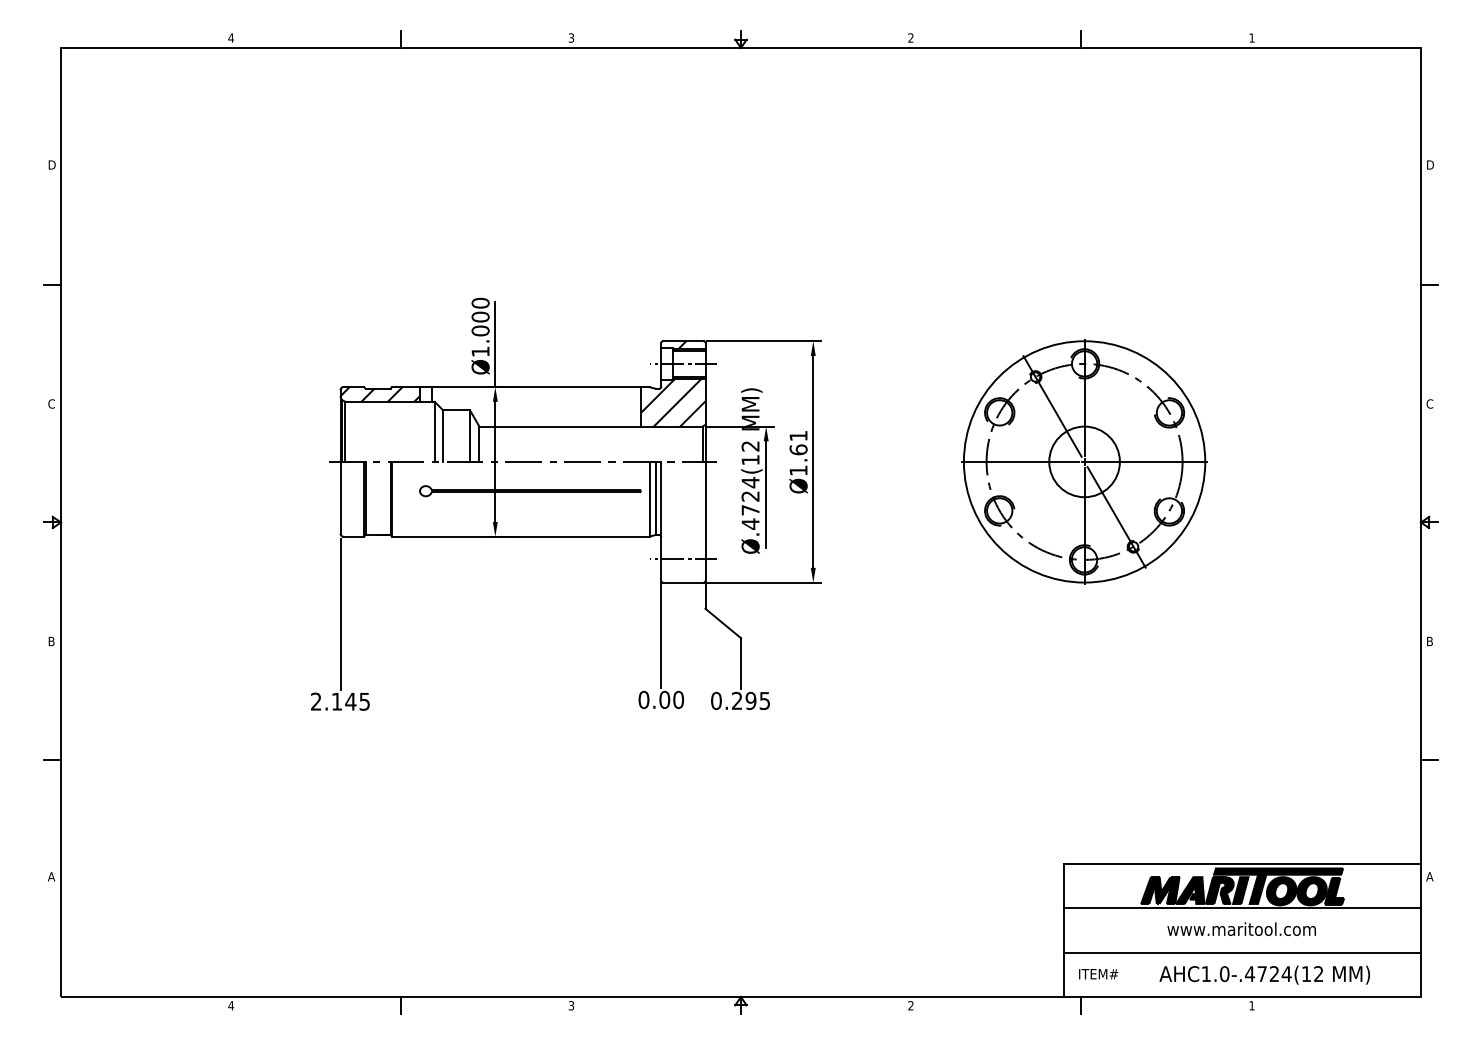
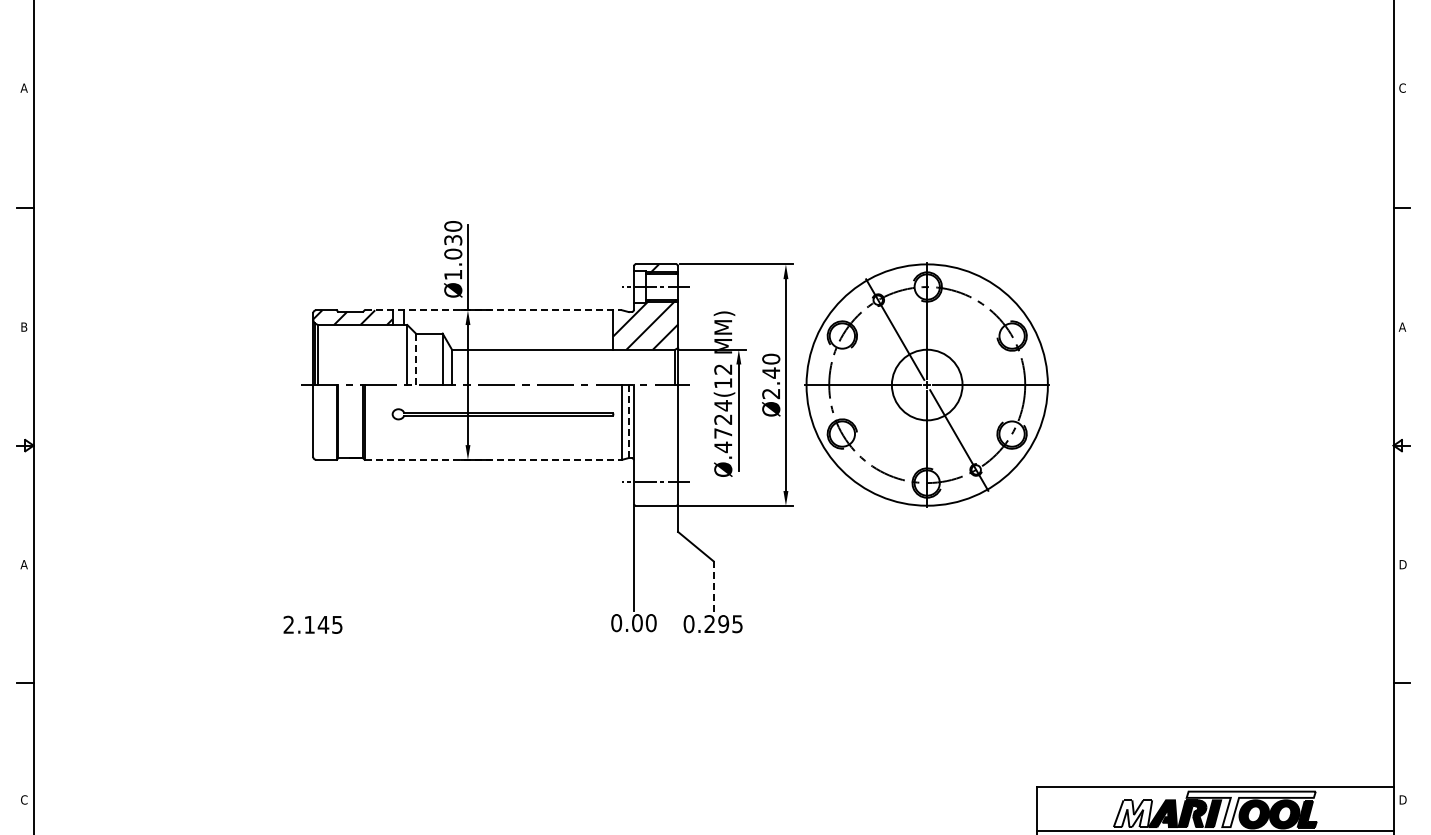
text: (51, 164) -> (24, 87), D -> A
text: (1429, 164) -> (1402, 87), D -> C
text: (480, 316) -> (453, 239), Ø1.000 -> Ø1.030
line: (520, 387) -> (493, 310), solid -> dashed
text: (51, 403) -> (24, 326), C -> B
text: (1429, 403) -> (1402, 326), C -> A
line: (443, 436) -> (416, 359), solid -> dashed
text: (798, 452) -> (771, 375), Ø1.61 -> Ø2.40
part: (1084, 461) -> (927, 384), moved
line: (656, 497) -> (629, 420), solid -> dashed
line: (520, 536) -> (493, 459), solid -> dashed
line: (340, 614) -> (313, 537), removed
text: (51, 641) -> (24, 564), B -> A
text: (1430, 641) -> (1403, 564), B -> D
line: (741, 663) -> (714, 586), solid -> dashed
text: (51, 876) -> (24, 799), A -> C
text: (1429, 876) -> (1402, 799), A -> D
fill: (1278, 885) -> (1251, 808), removed
fill: (1160, 890) -> (1133, 813), removed

